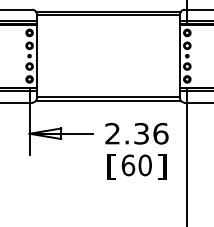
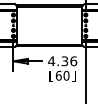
text: (112, 134) -> (51, 61), 2.36 -> 4.36

